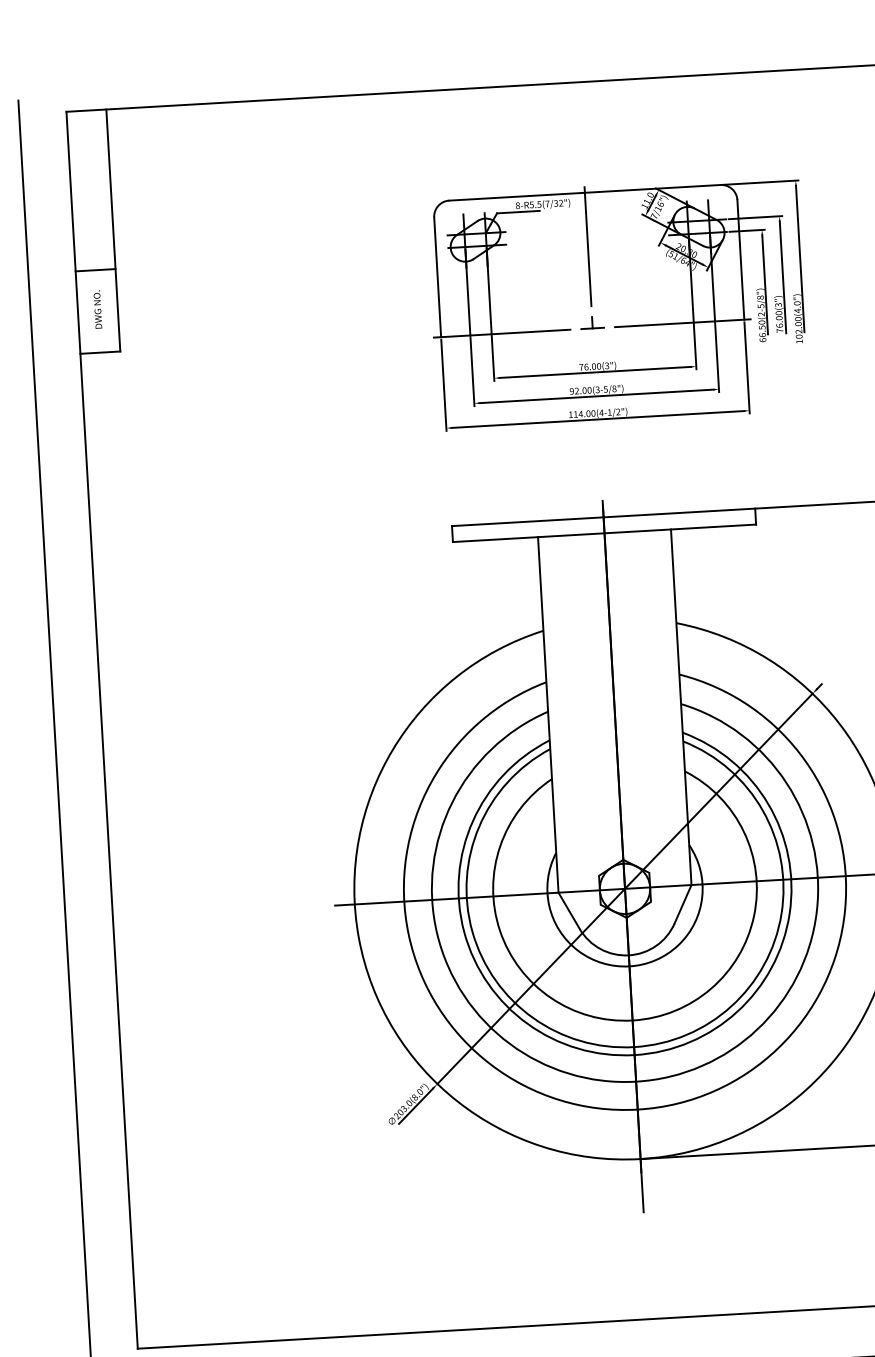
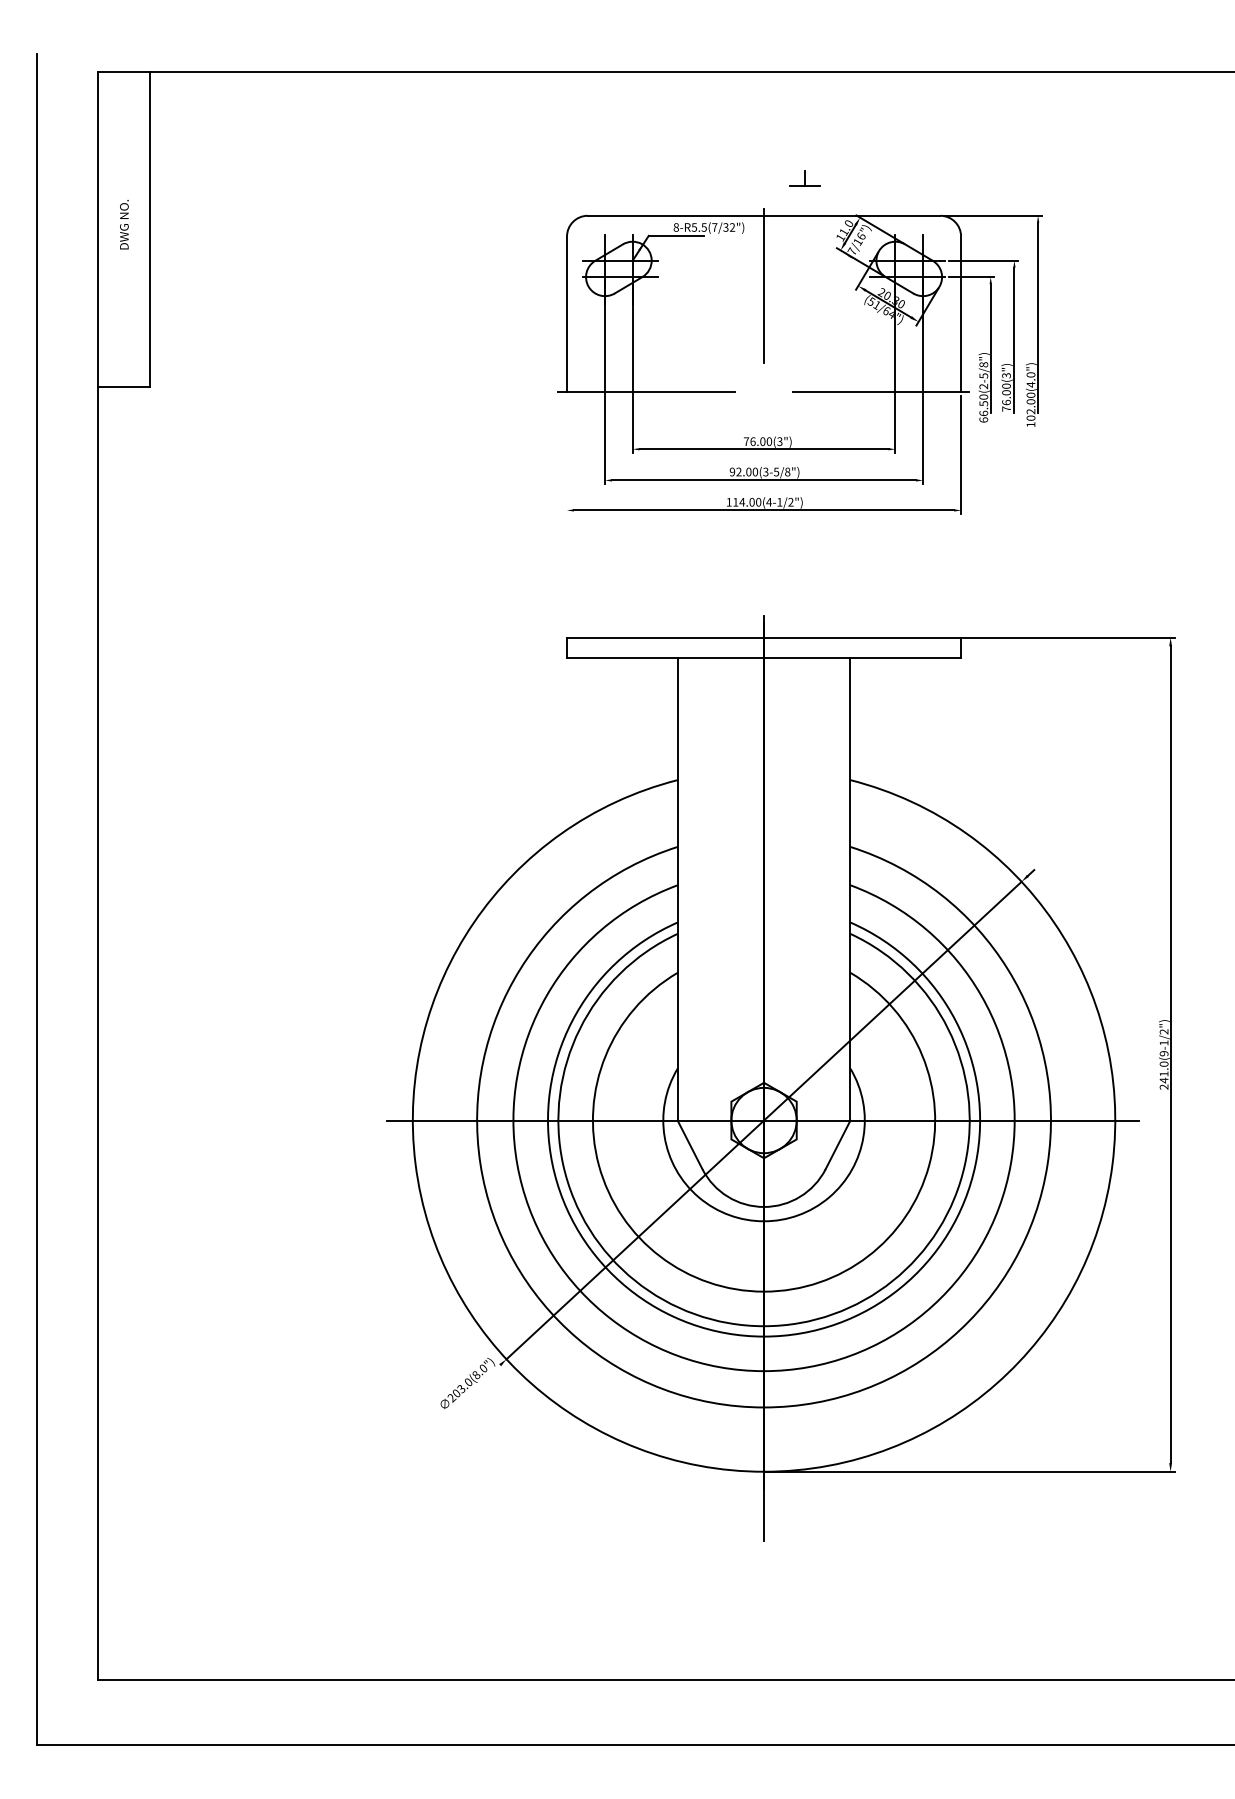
line: (95, 270) -> (124, 279), removed
text: (97, 309) -> (124, 224), moved
part: (591, 322) -> (804, 178), moved
line: (444, 385) -> (567, 454), removed
line: (415, 1106) -> (476, 1386), removed

